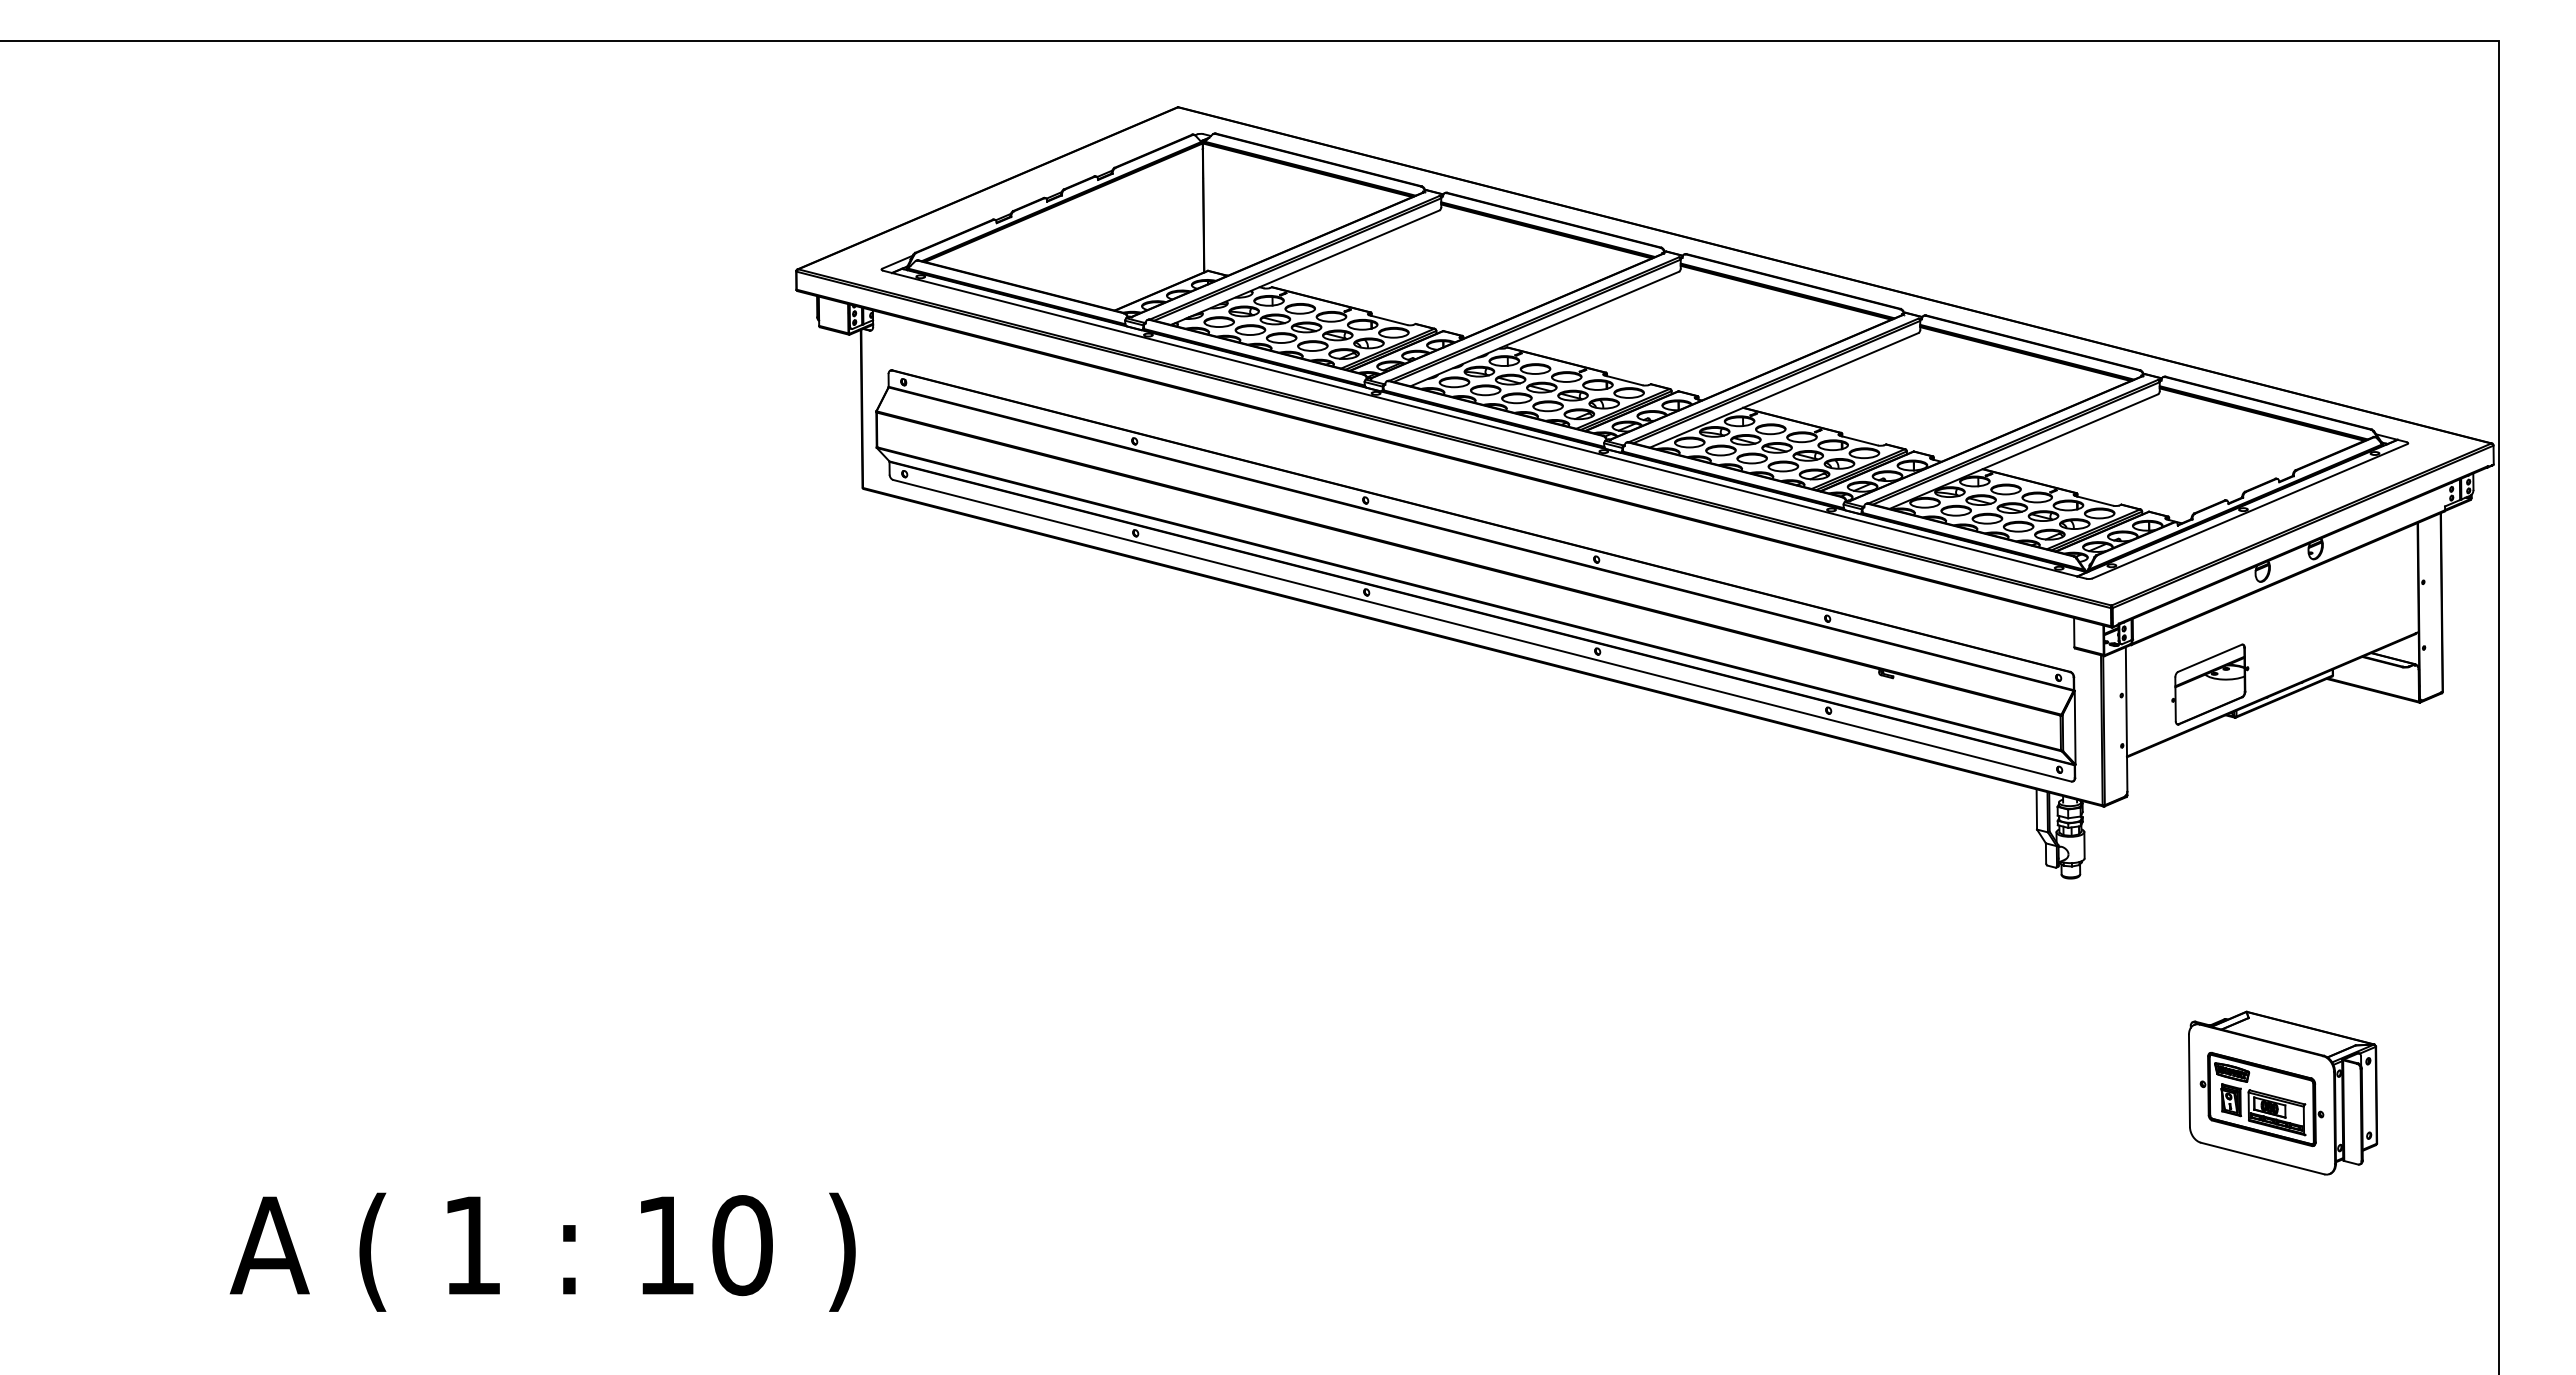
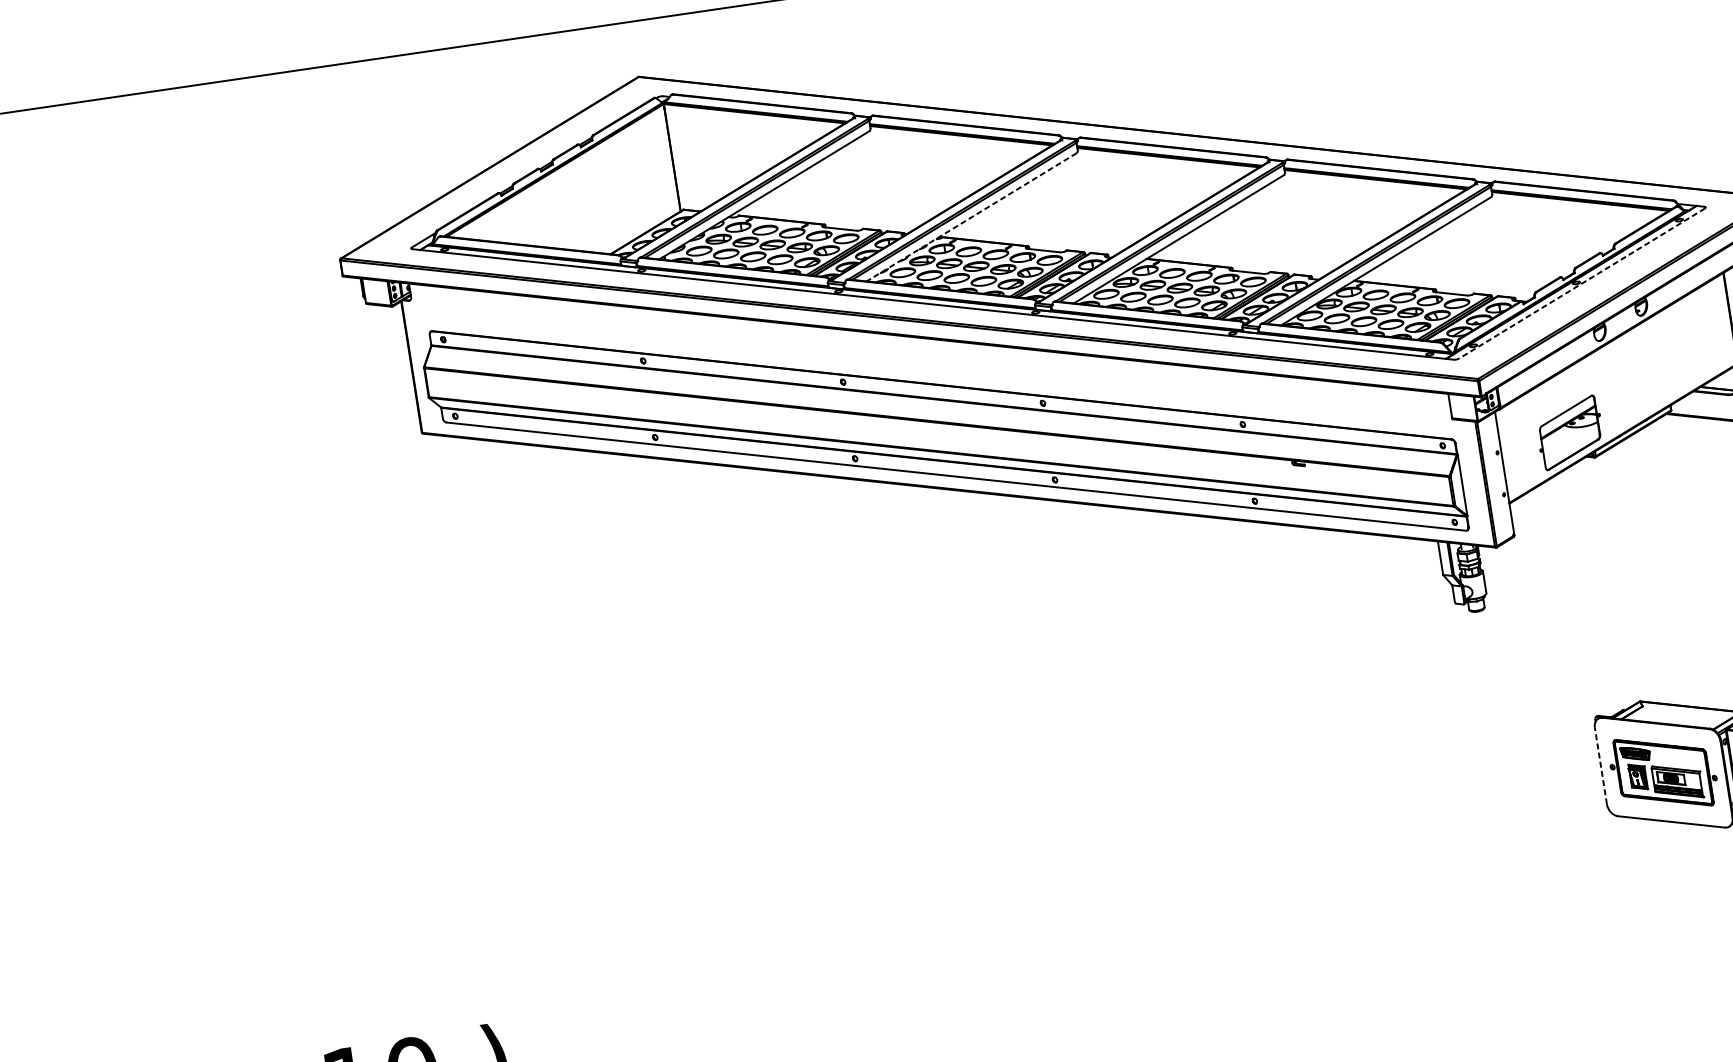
line: (1544, 329) -> (971, 217), solid -> dashed
line: (2249, 511) -> (1581, 283), solid -> dashed
line: (2189, 1080) -> (1600, 765), solid -> dashed

